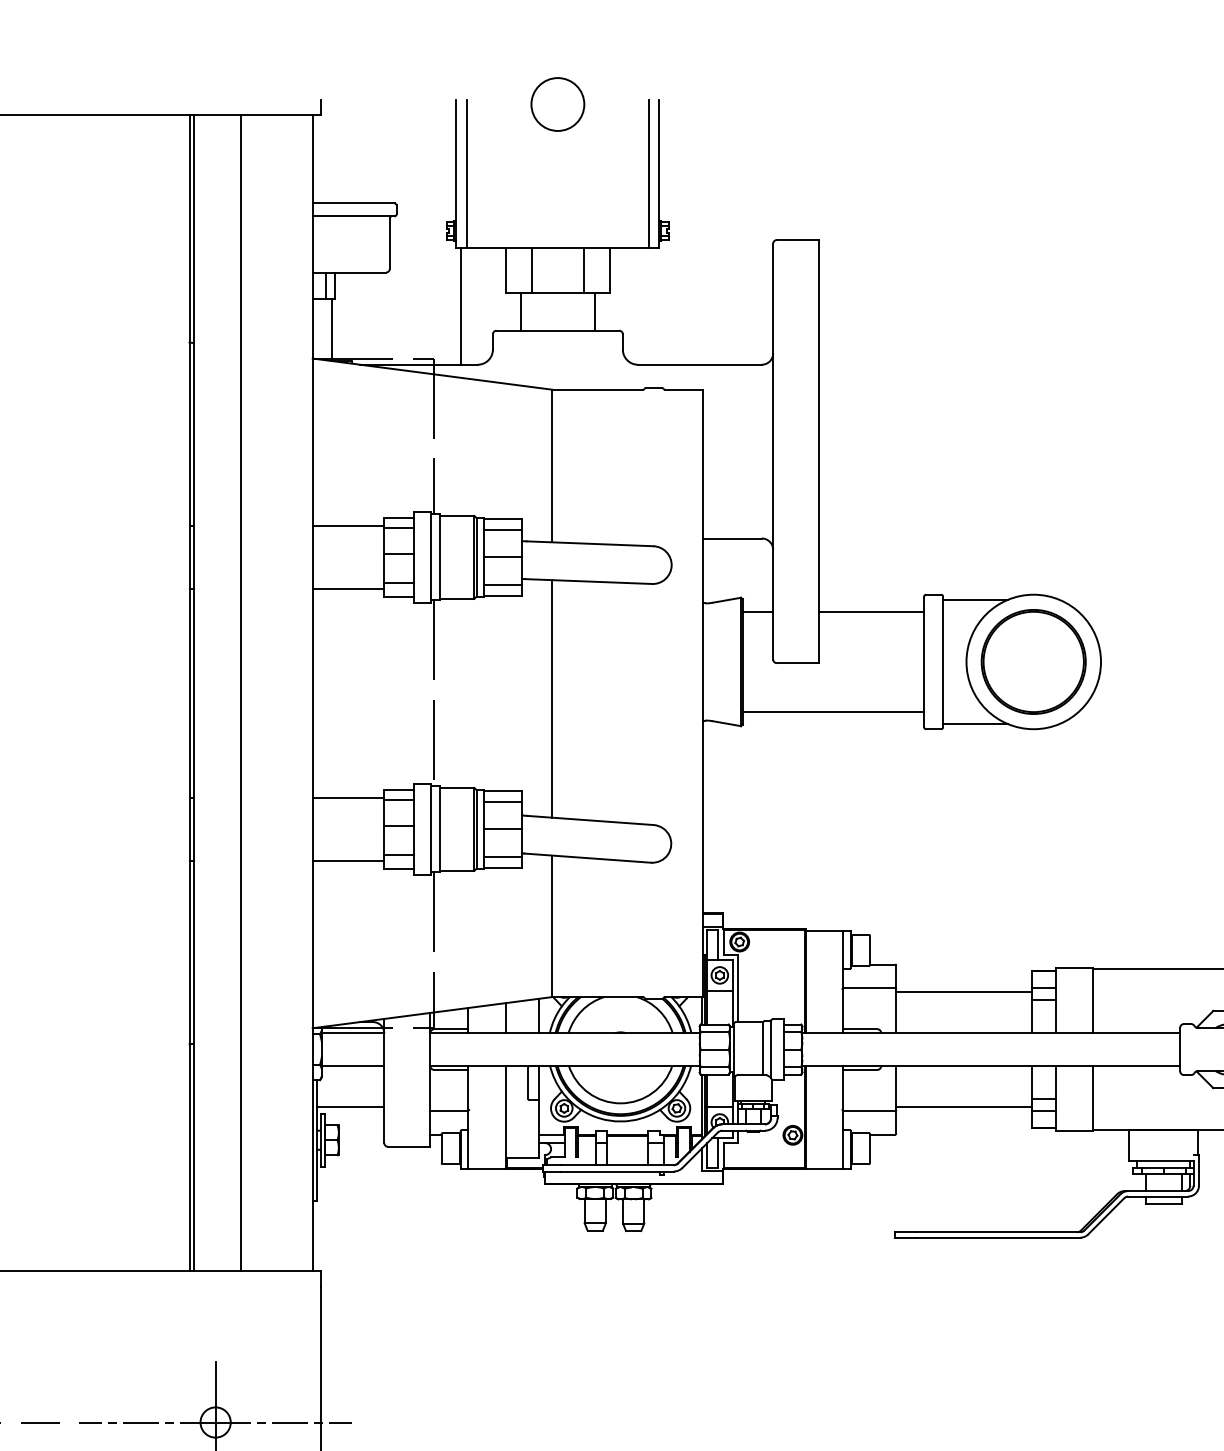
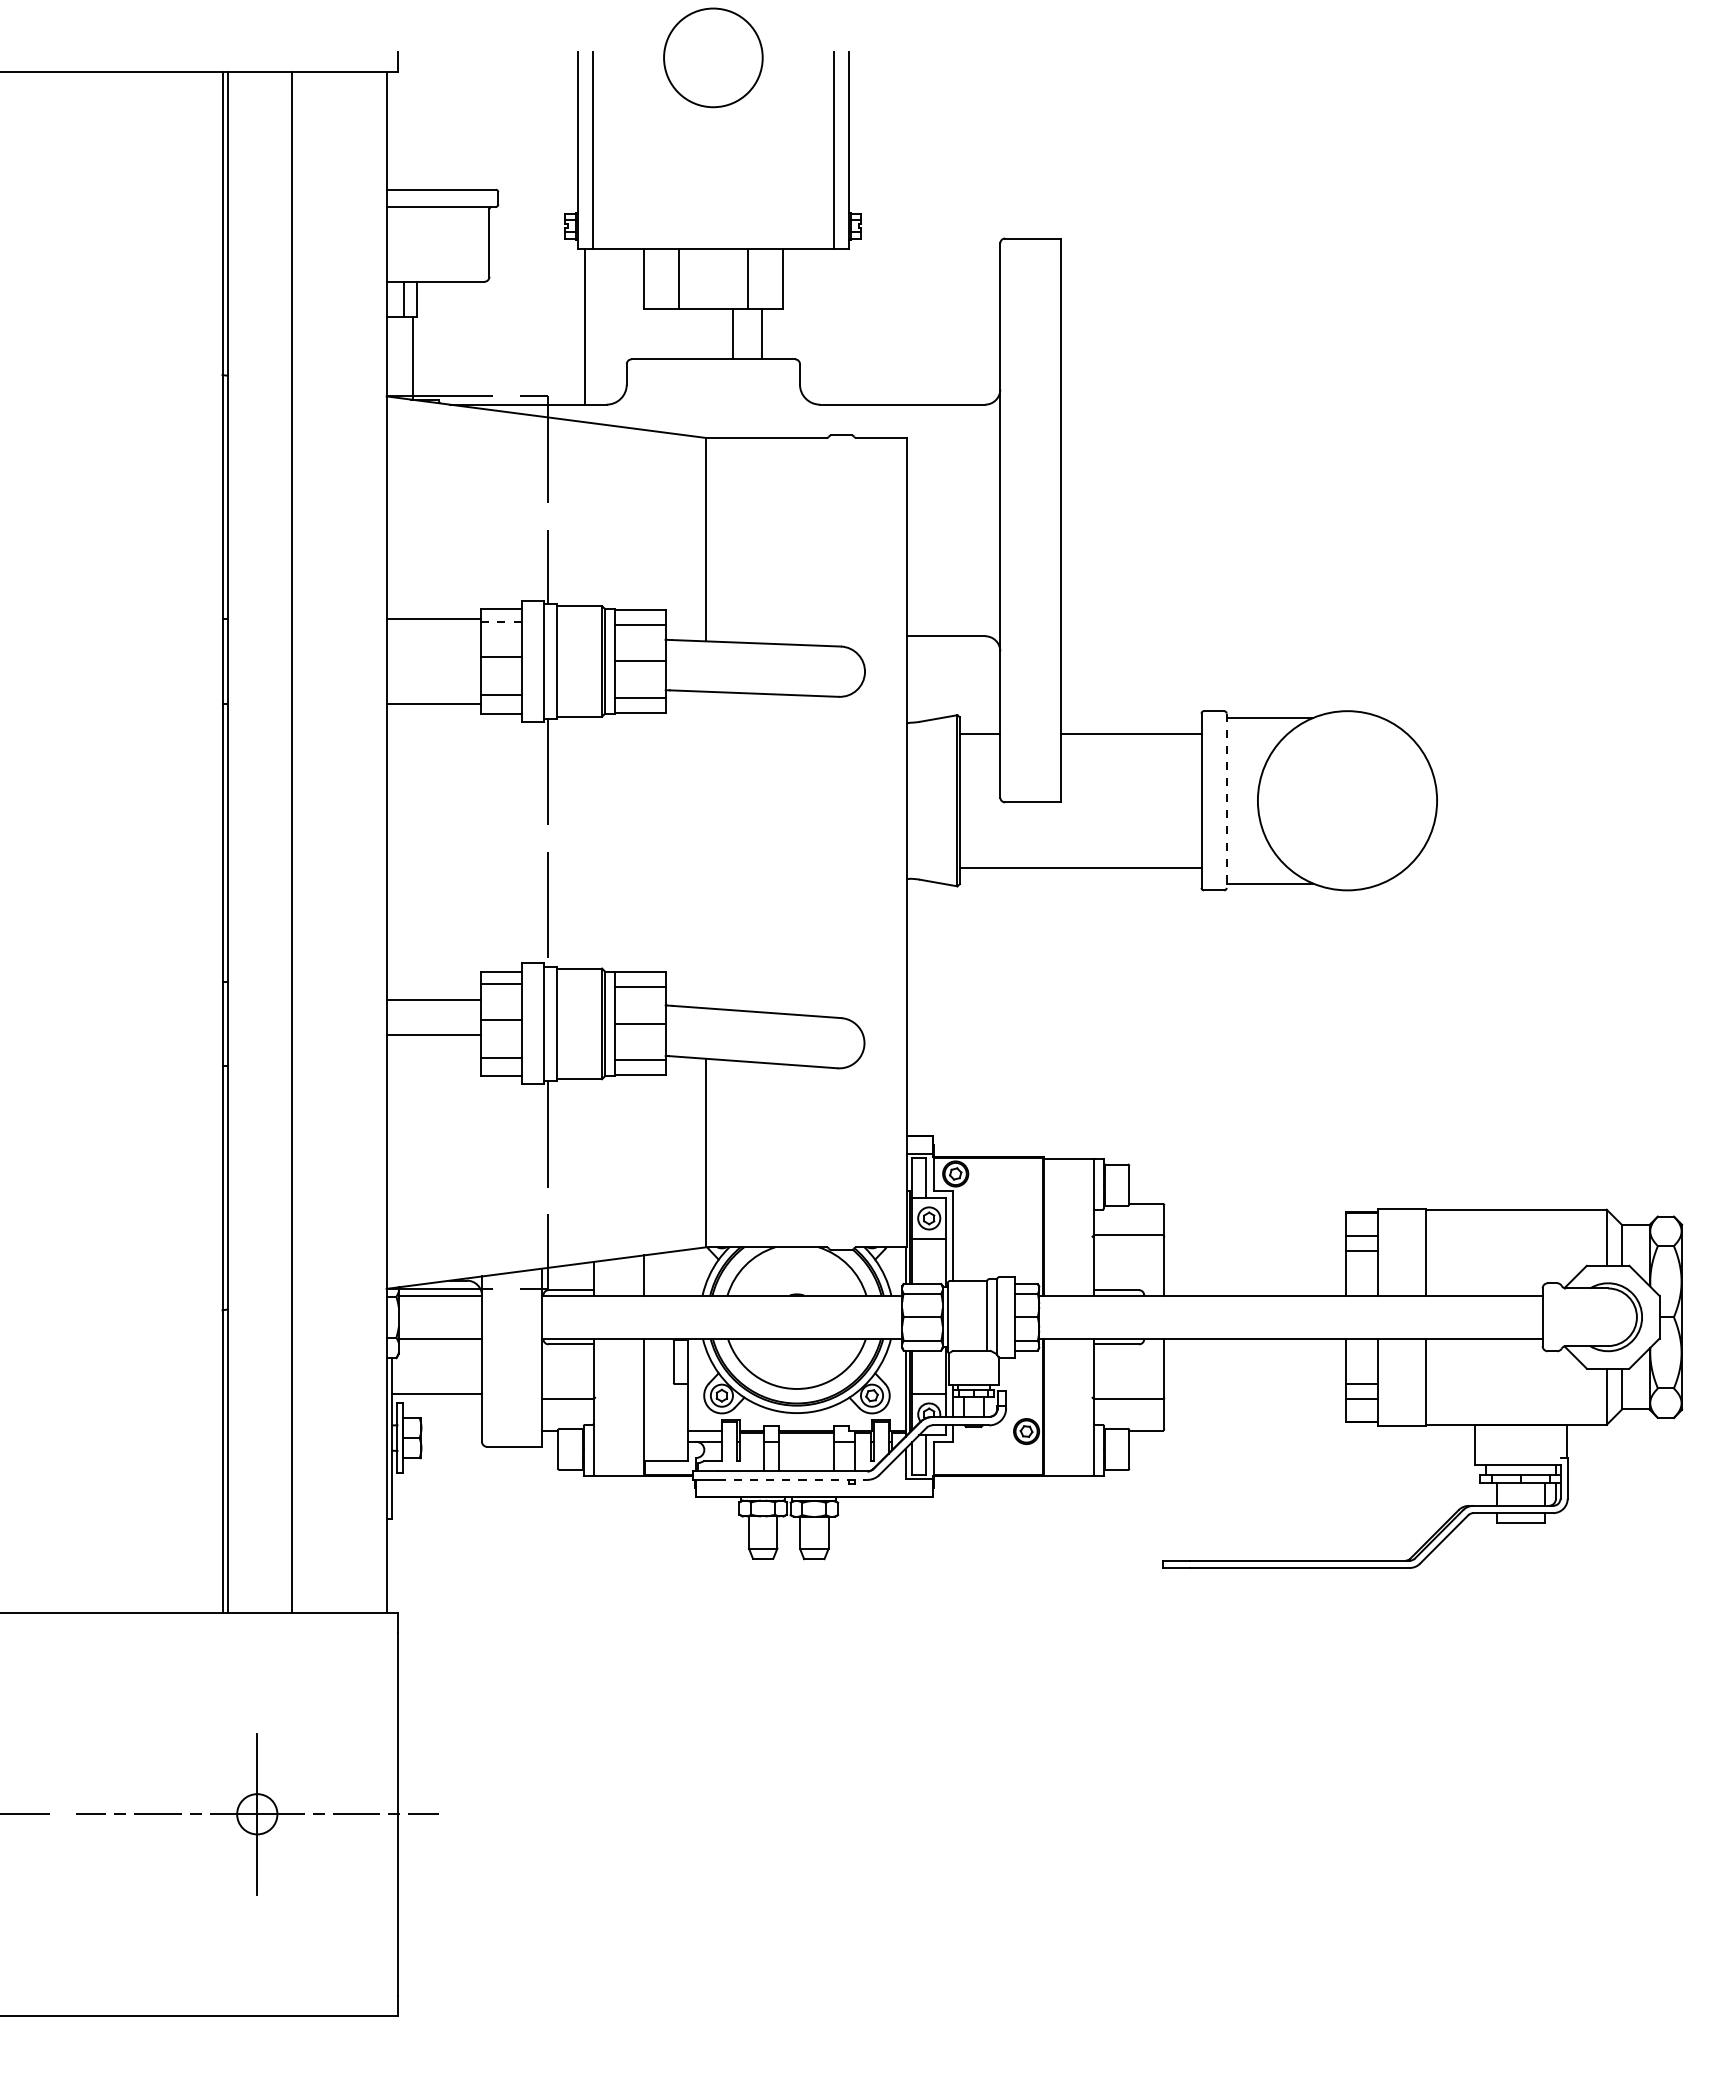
circle: (557, 104) -> (713, 57), size x1.4
line: (521, 312) -> (733, 334), moved
line: (398, 527) -> (500, 621), solid -> dashed
part: (1033, 661) -> (1347, 800), removed
line: (942, 662) -> (1226, 801), solid -> dashed
line: (552, 698) -> (706, 849), removed
line: (347, 797) -> (433, 1034), moved
line: (347, 861) -> (433, 1000), moved
line: (963, 991) -> (1254, 1240), removed
line: (539, 1015) -> (688, 1272), removed
line: (963, 1106) -> (1254, 1393), removed
line: (617, 1171) -> (792, 1479), solid -> dashed

